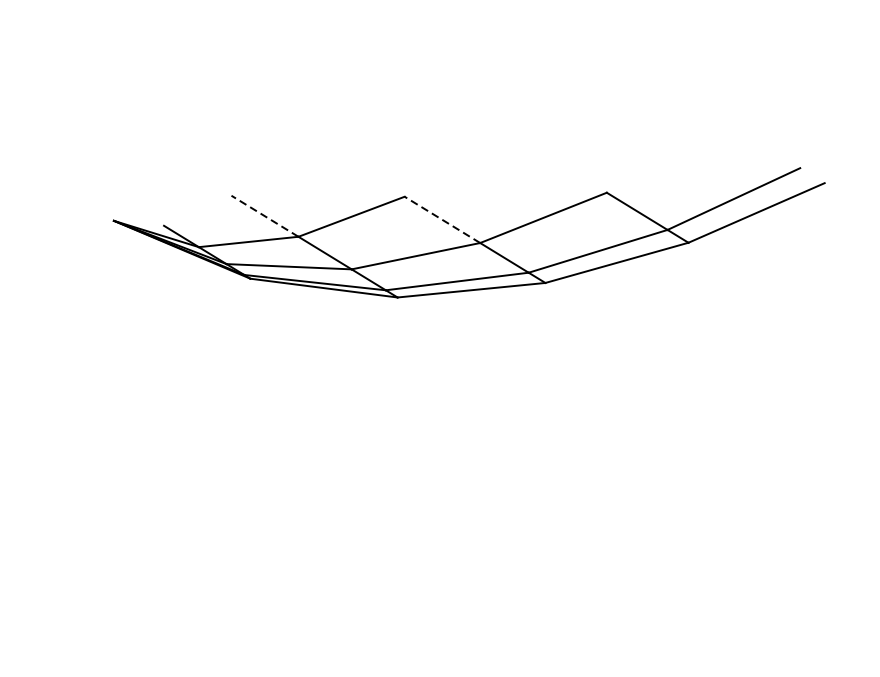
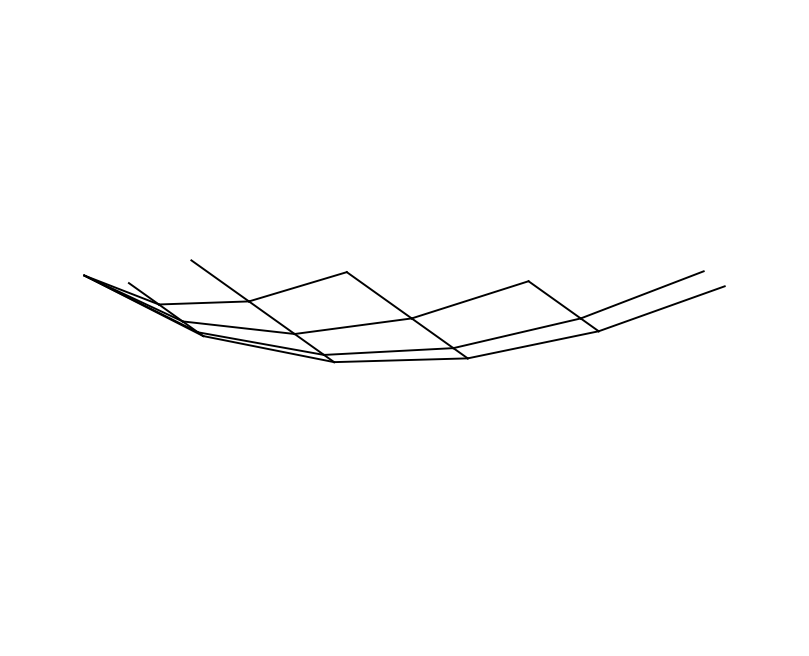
line: (264, 215) -> (219, 280), dashed -> solid
line: (442, 220) -> (379, 295), dashed -> solid

